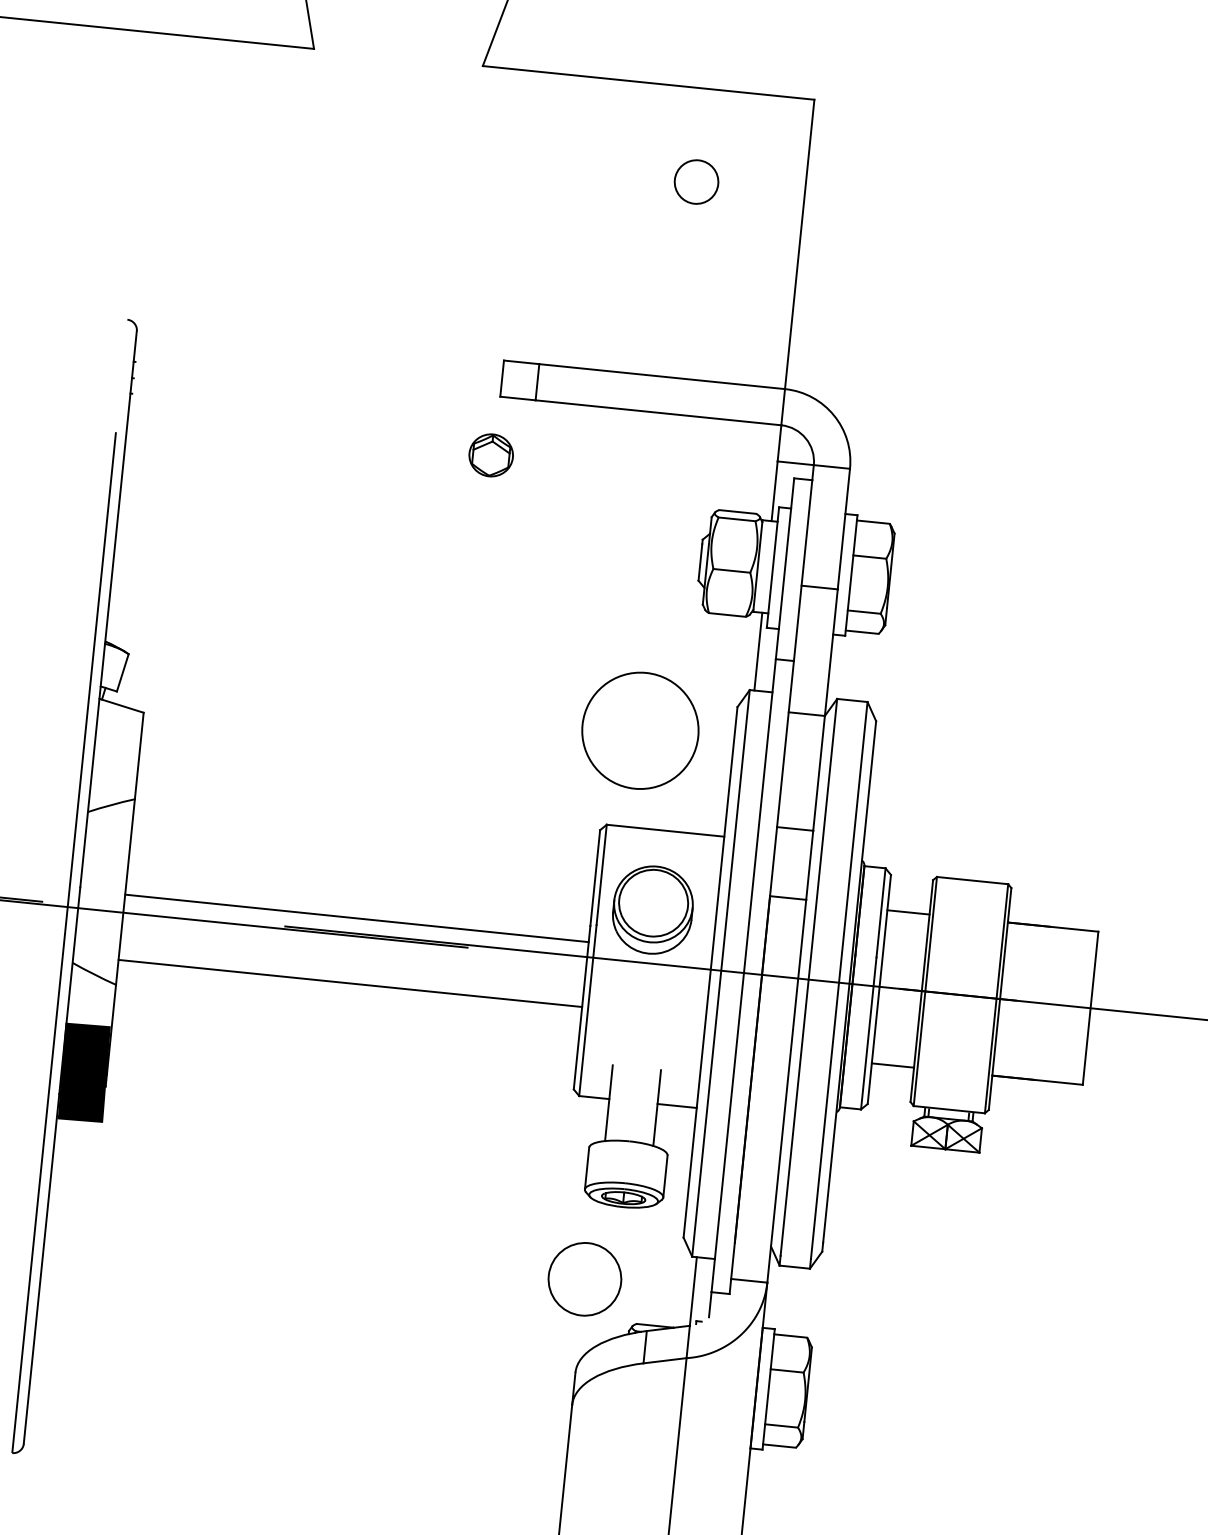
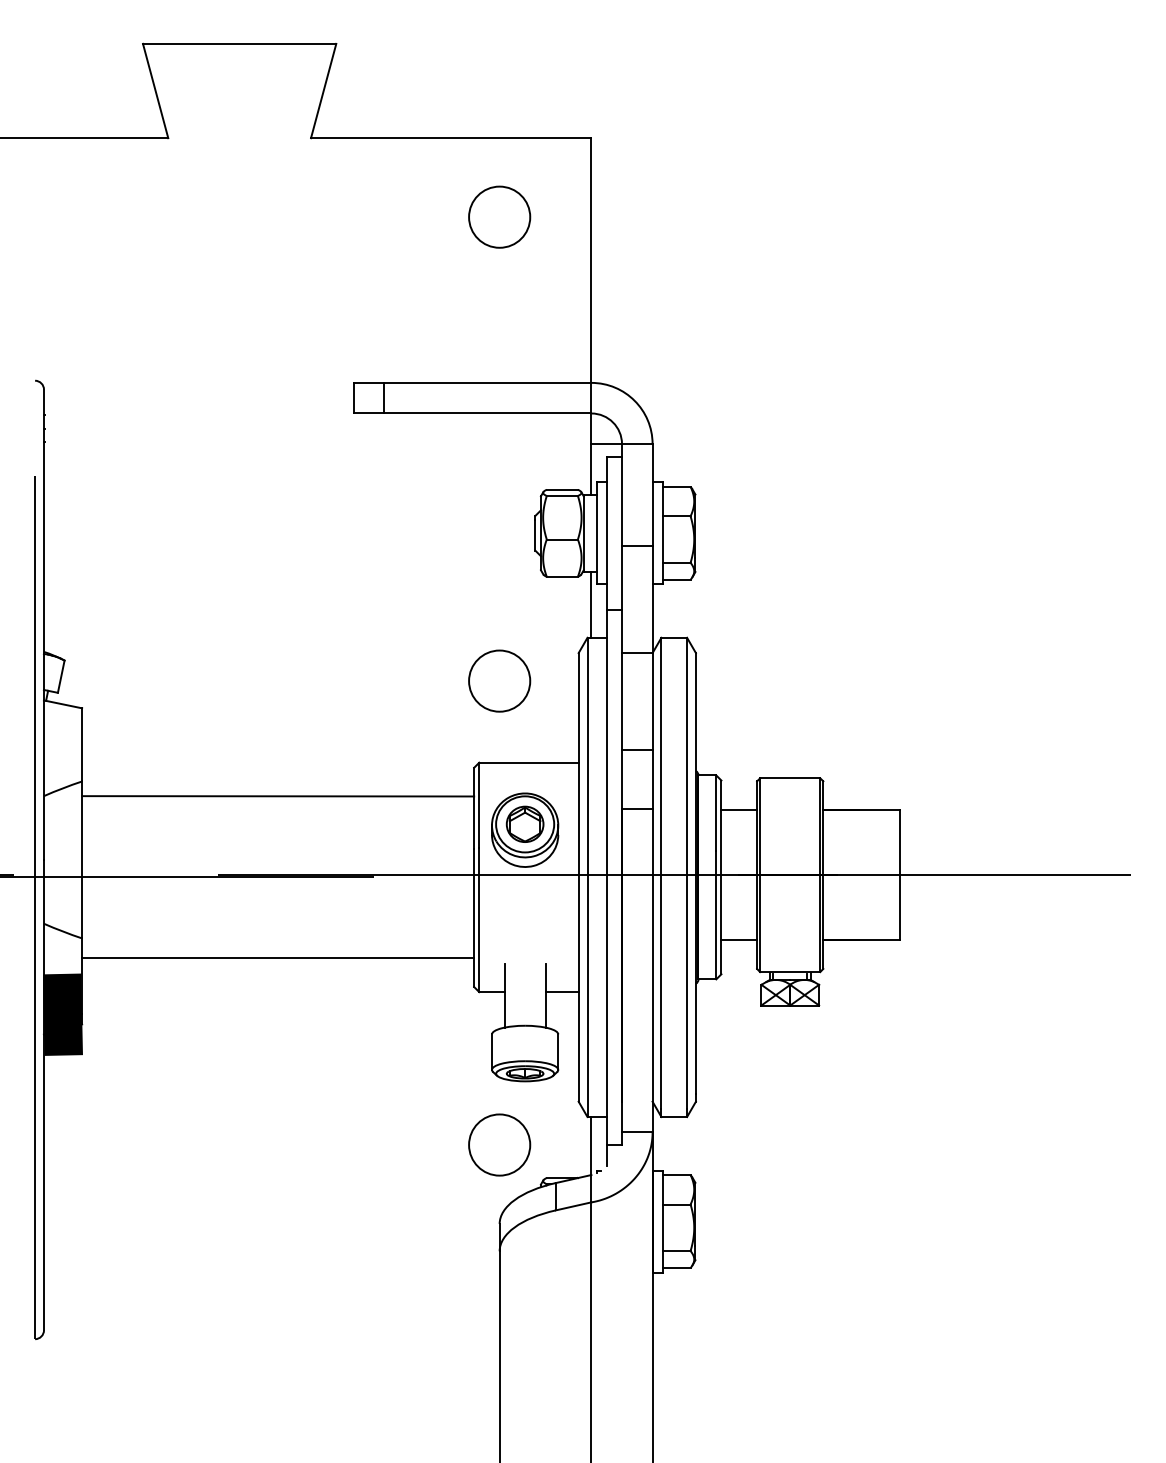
circle: (696, 181) -> (499, 216), size x1.67
part: (490, 454) -> (524, 823), moved
circle: (640, 729) -> (499, 680), size x0.62
line: (357, 918) -> (278, 796), moved
line: (350, 983) -> (278, 958), moved

